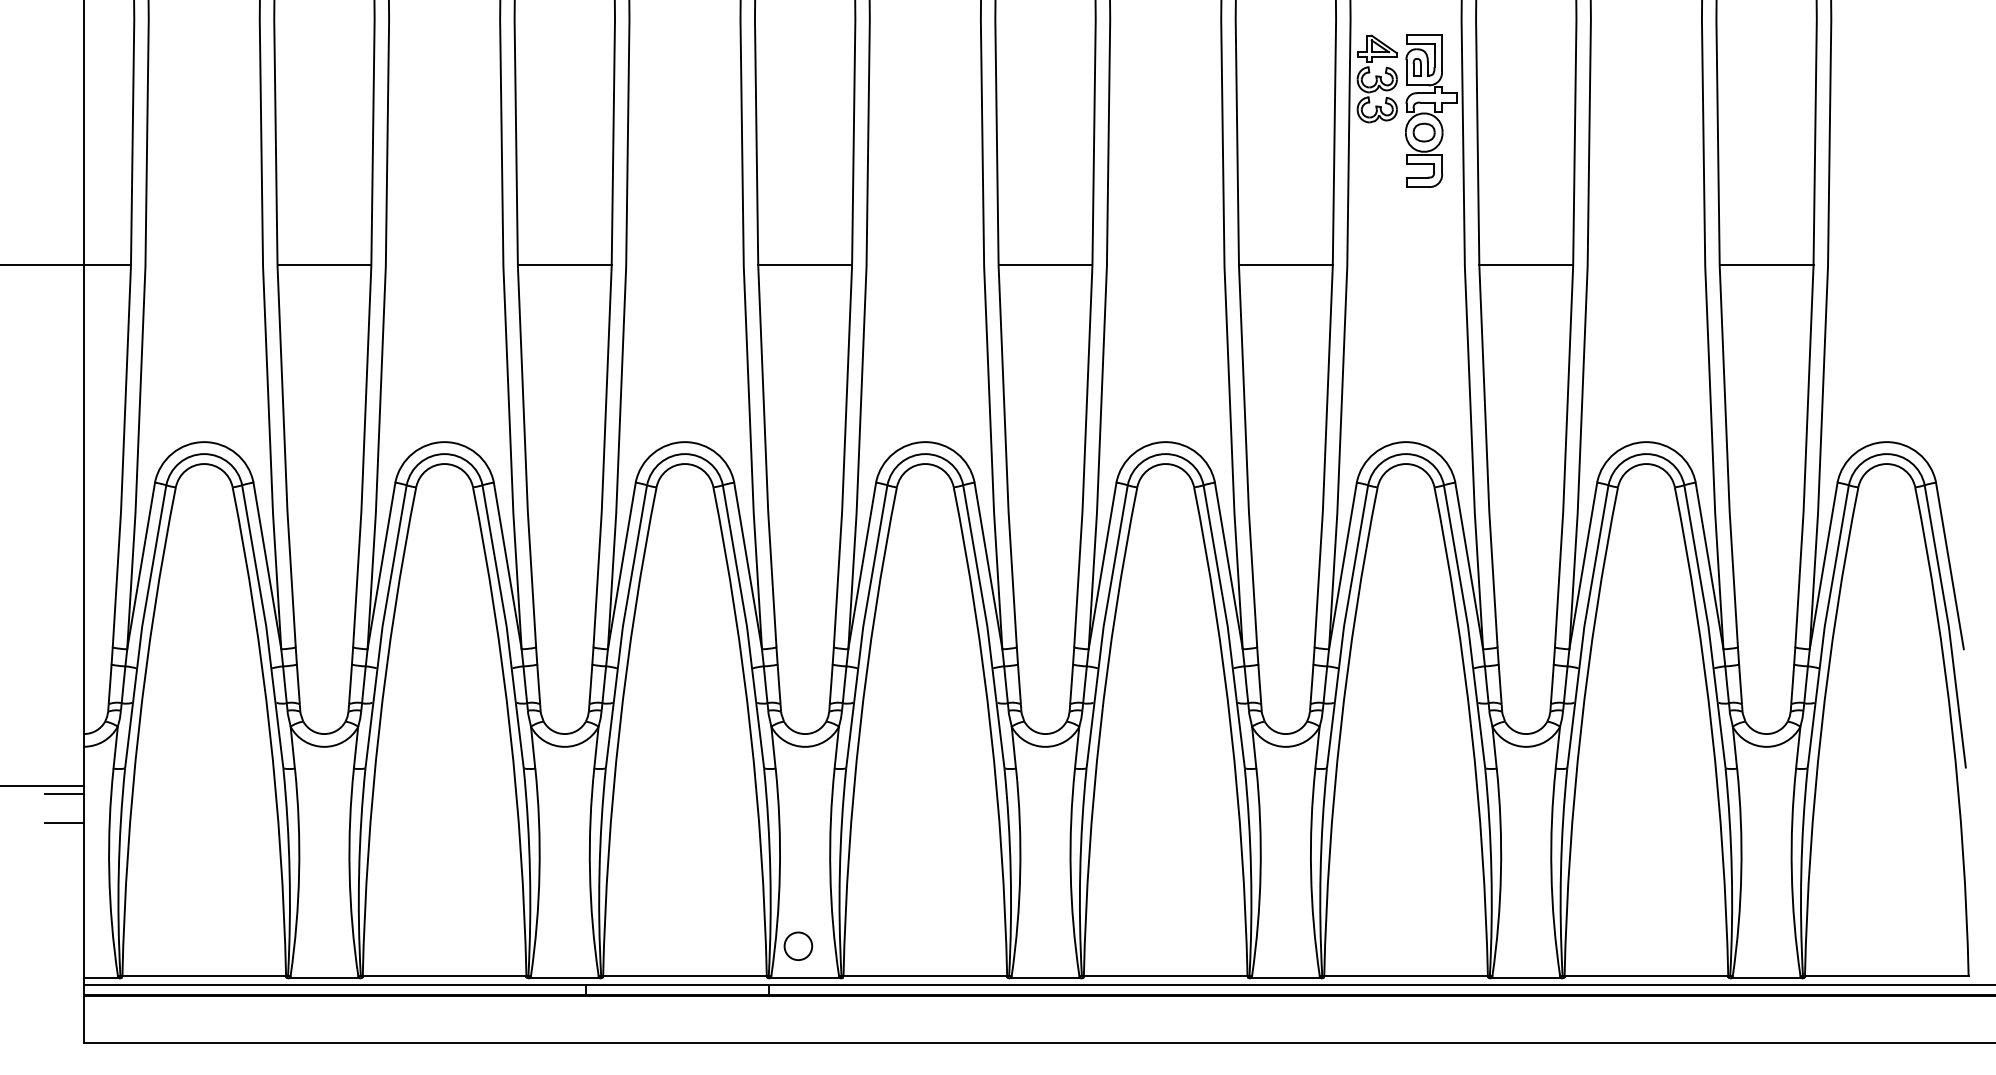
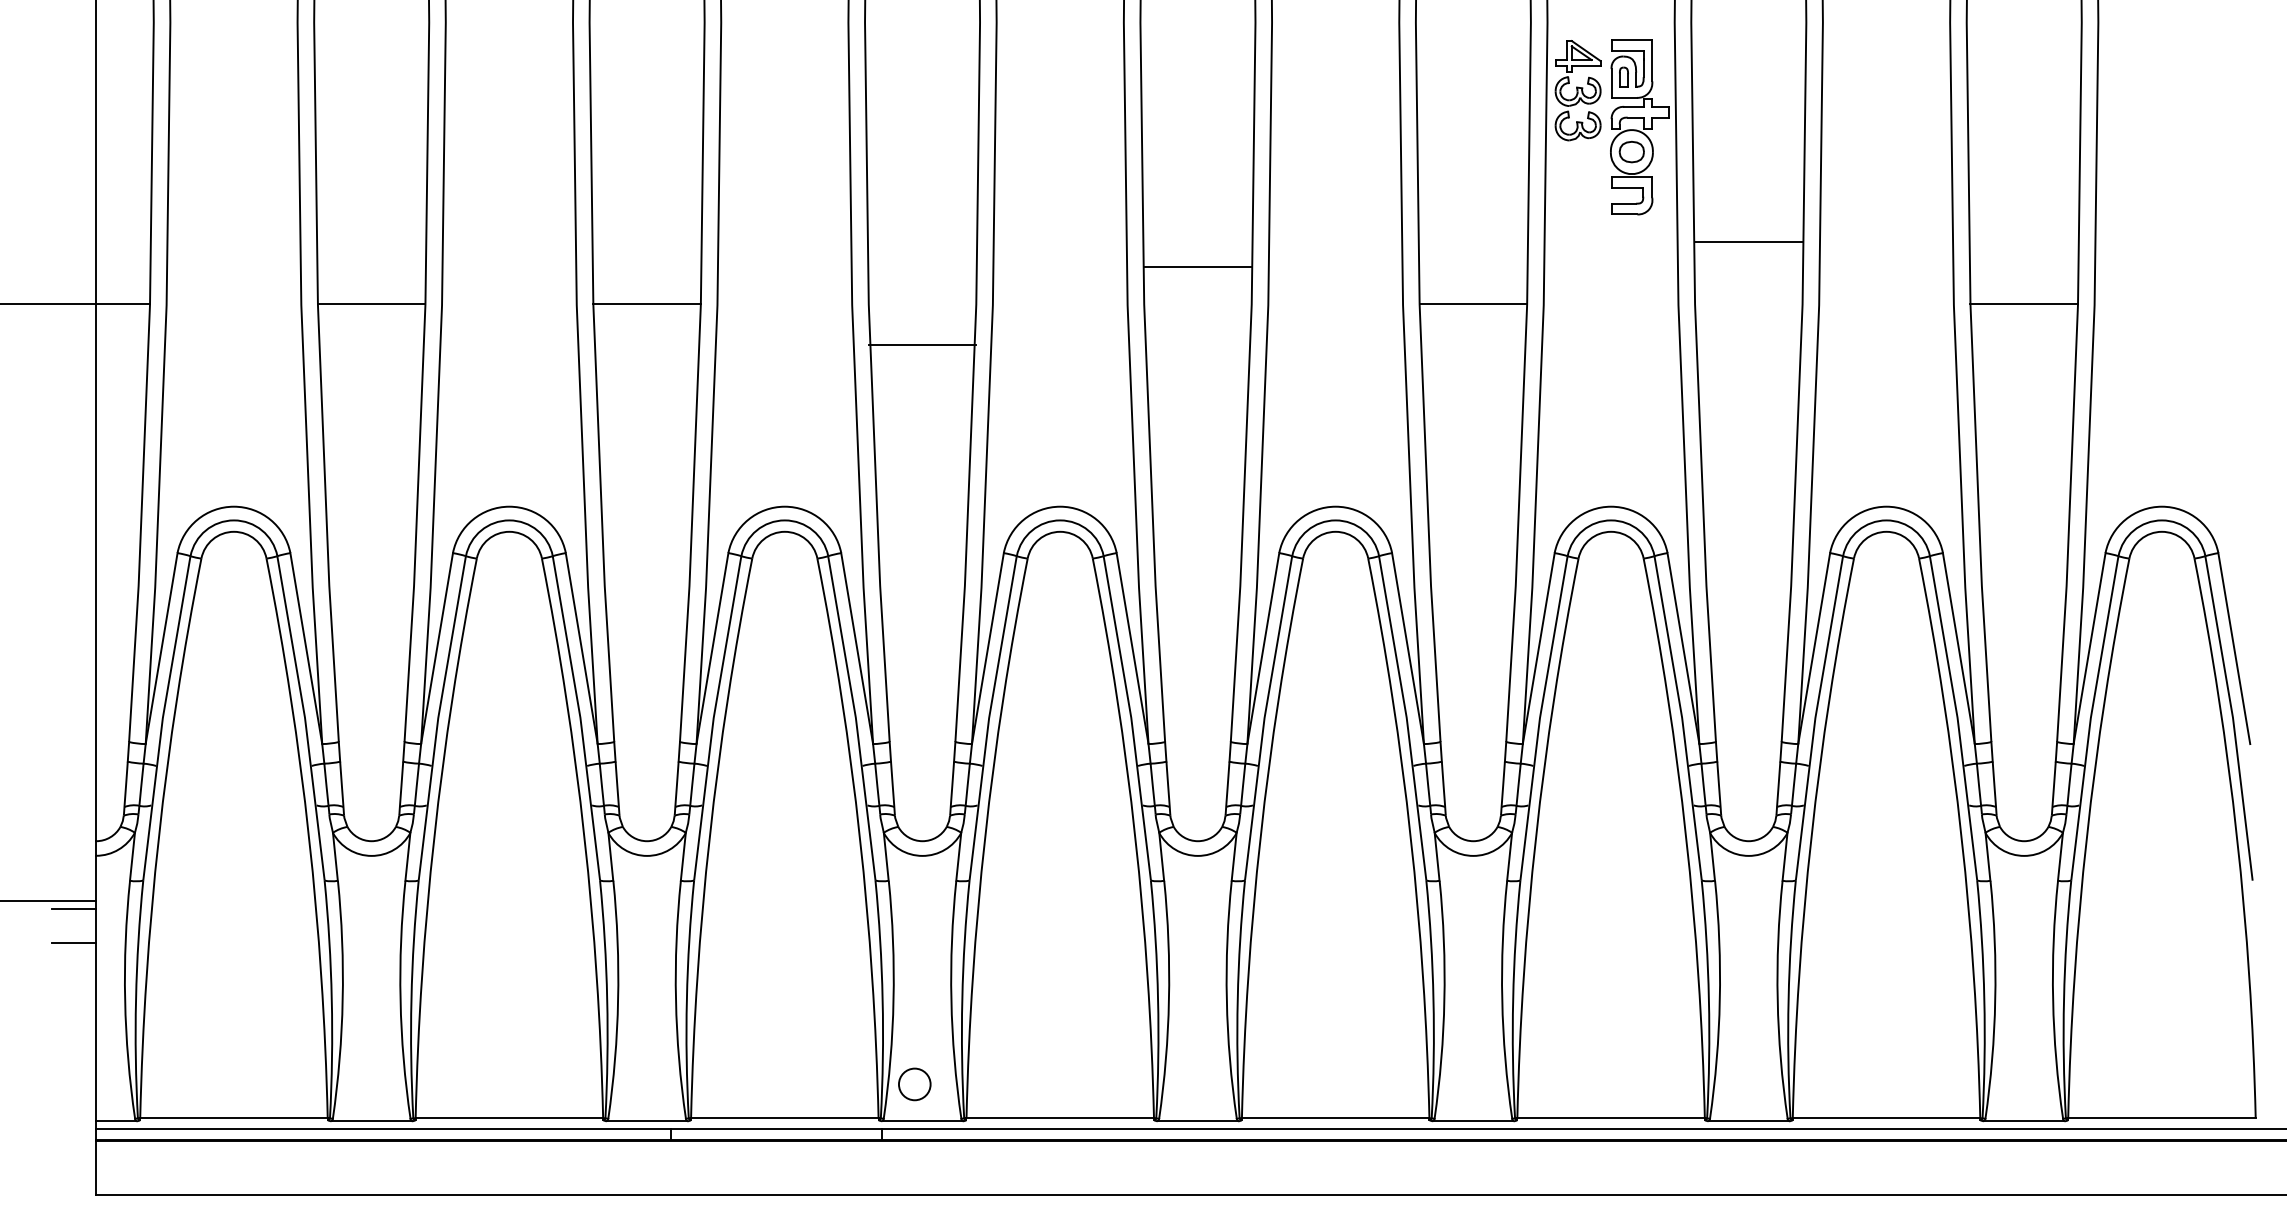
line: (805, 264) -> (922, 344), moved
line: (1045, 264) -> (1197, 266), moved
line: (1525, 264) -> (1748, 241), moved

